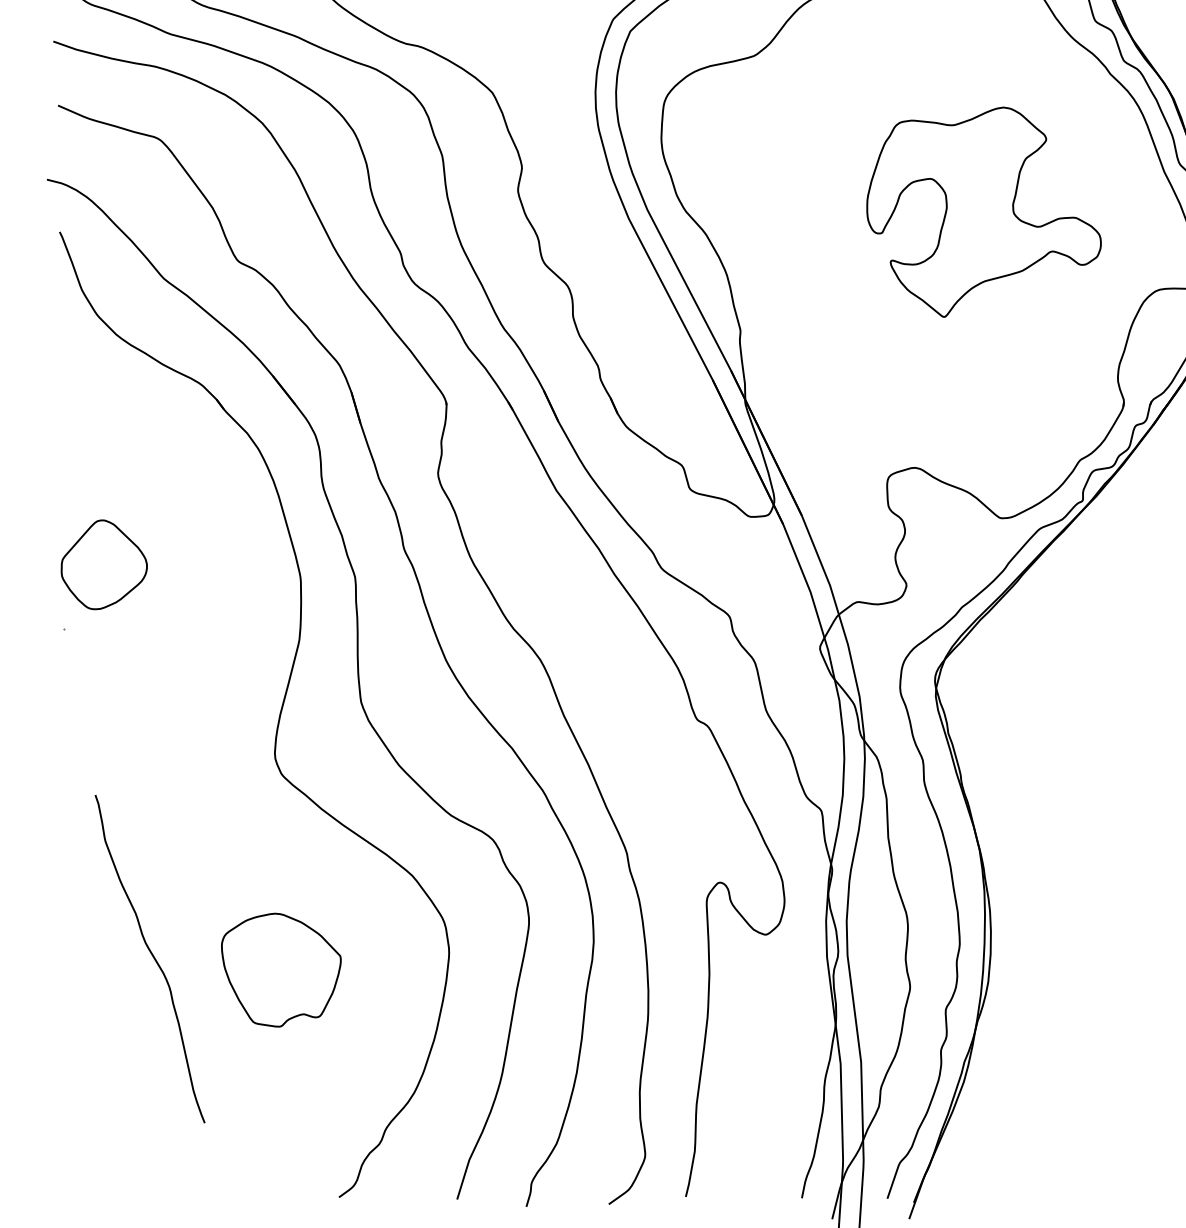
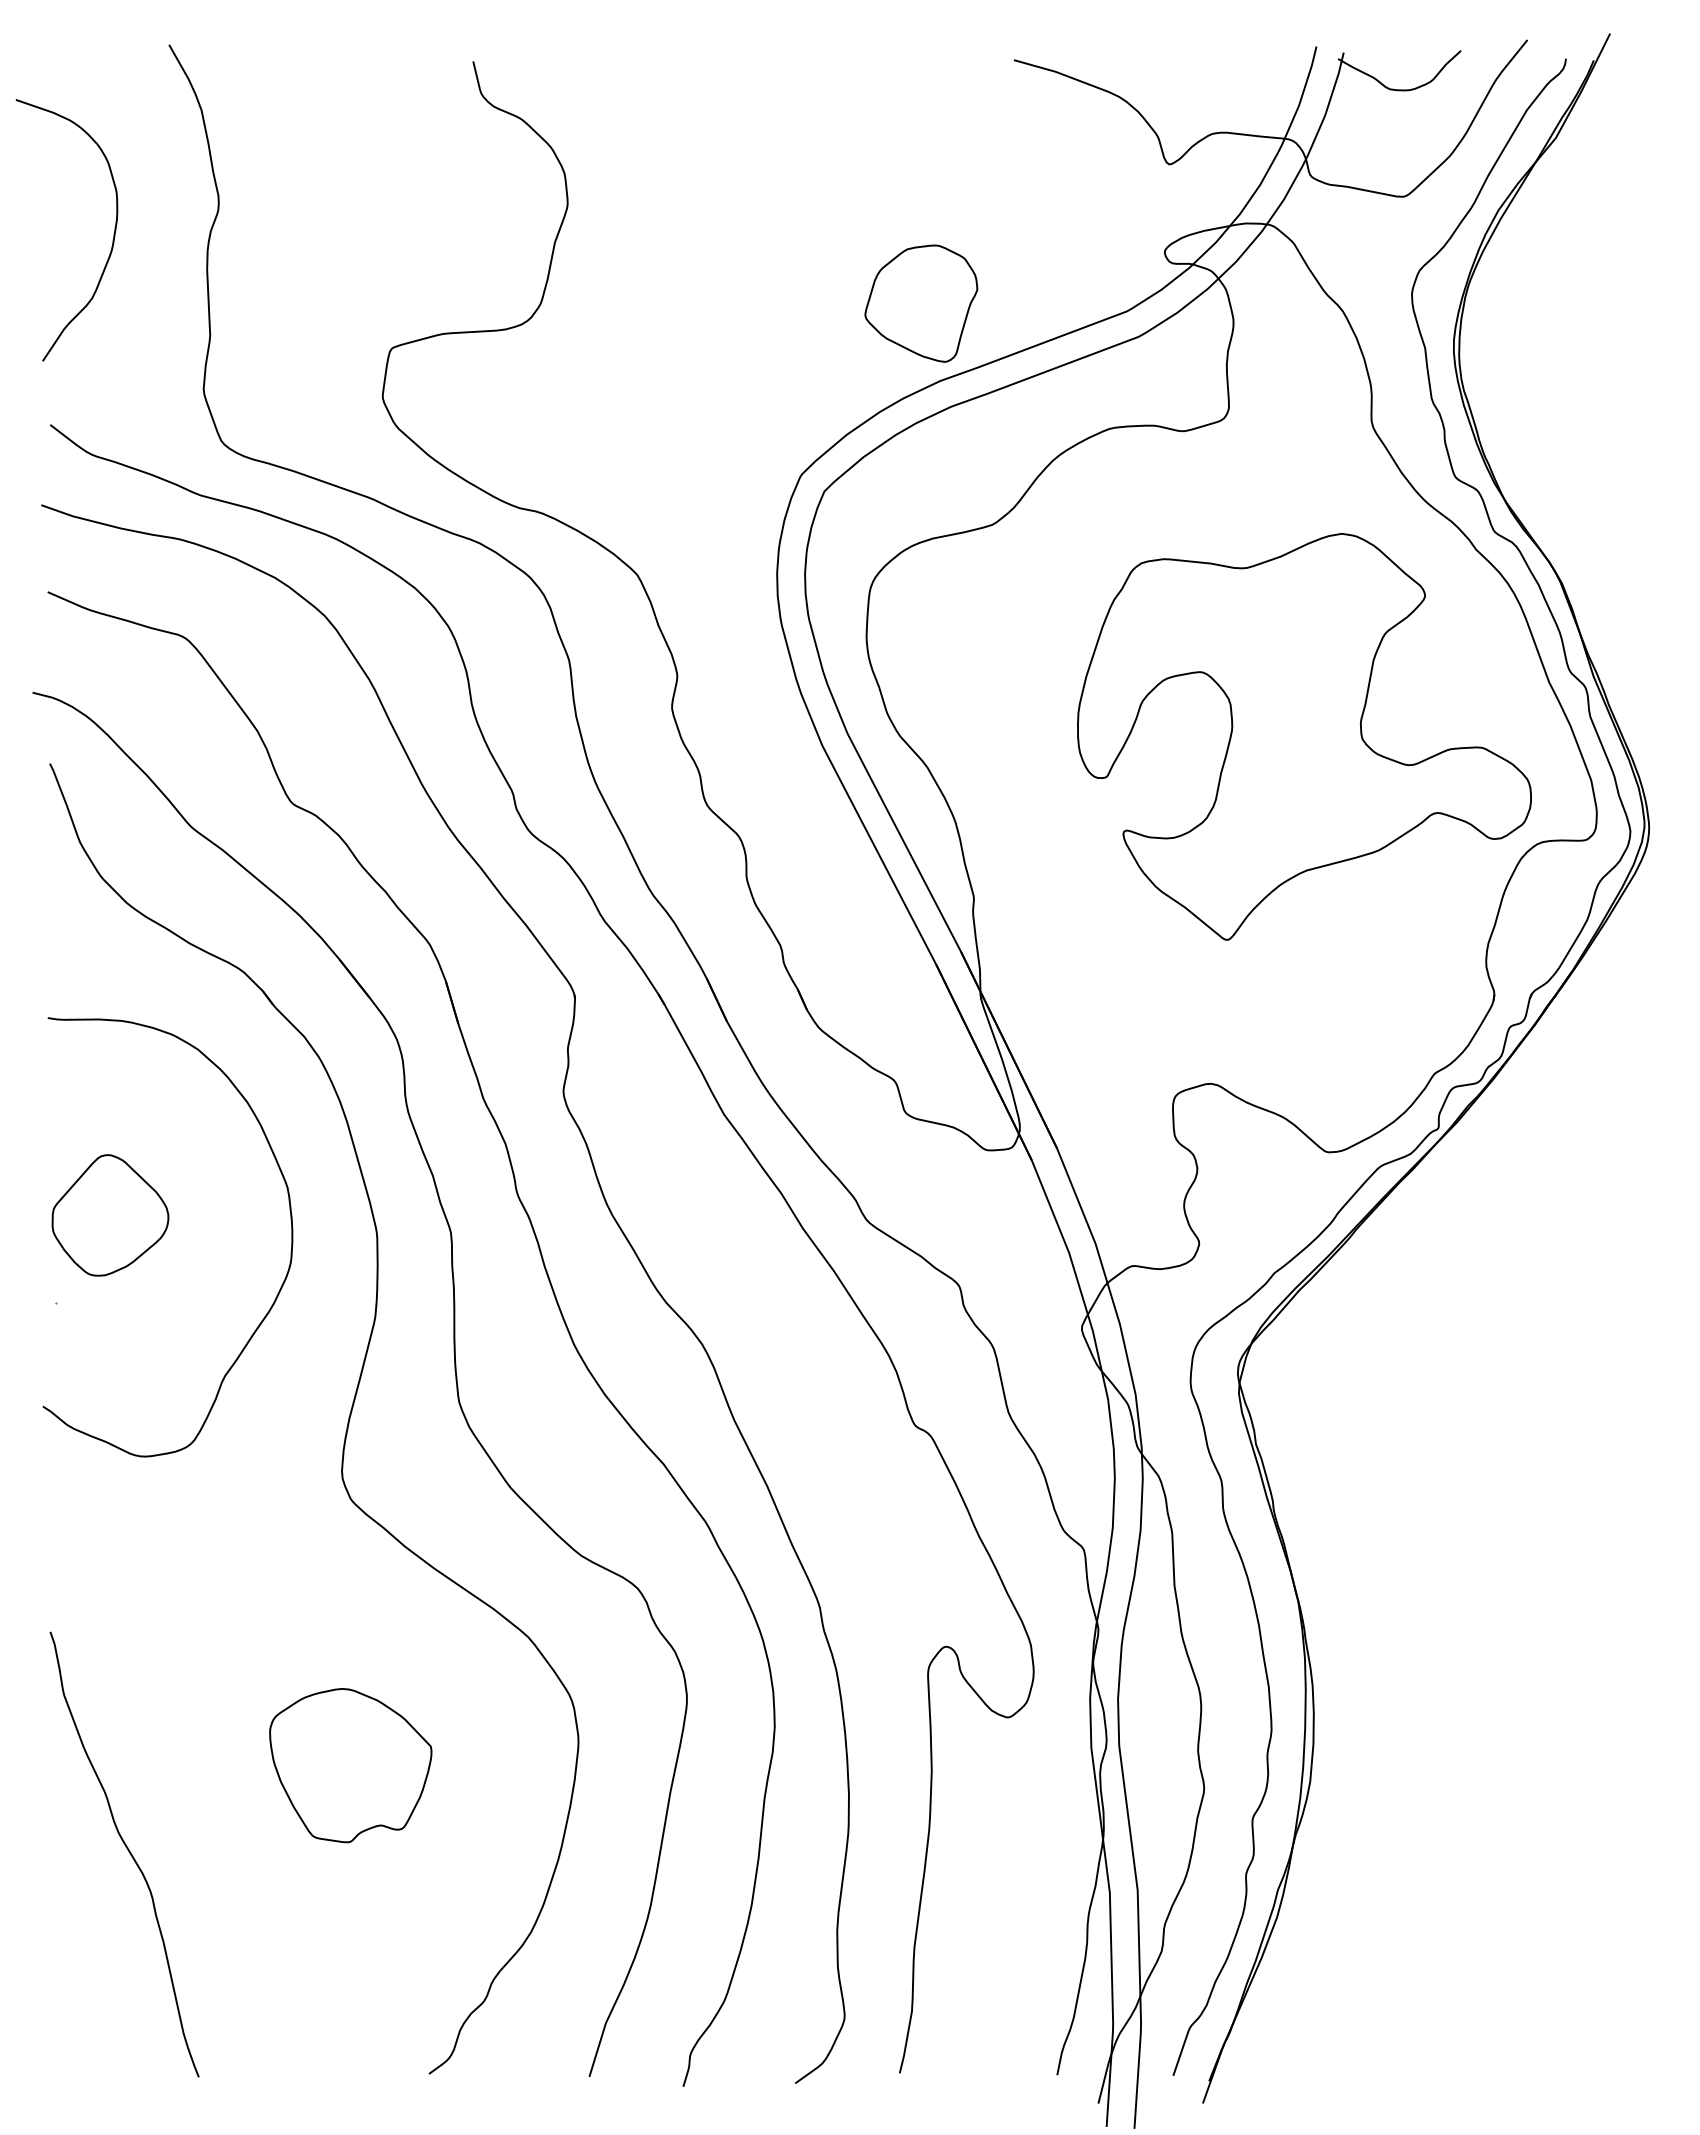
part: (984, 211) -> (1304, 736), size x1.43
curve: (227, 622) -> (277, 1293), added
curve: (152, 956) -> (127, 1850), moved

